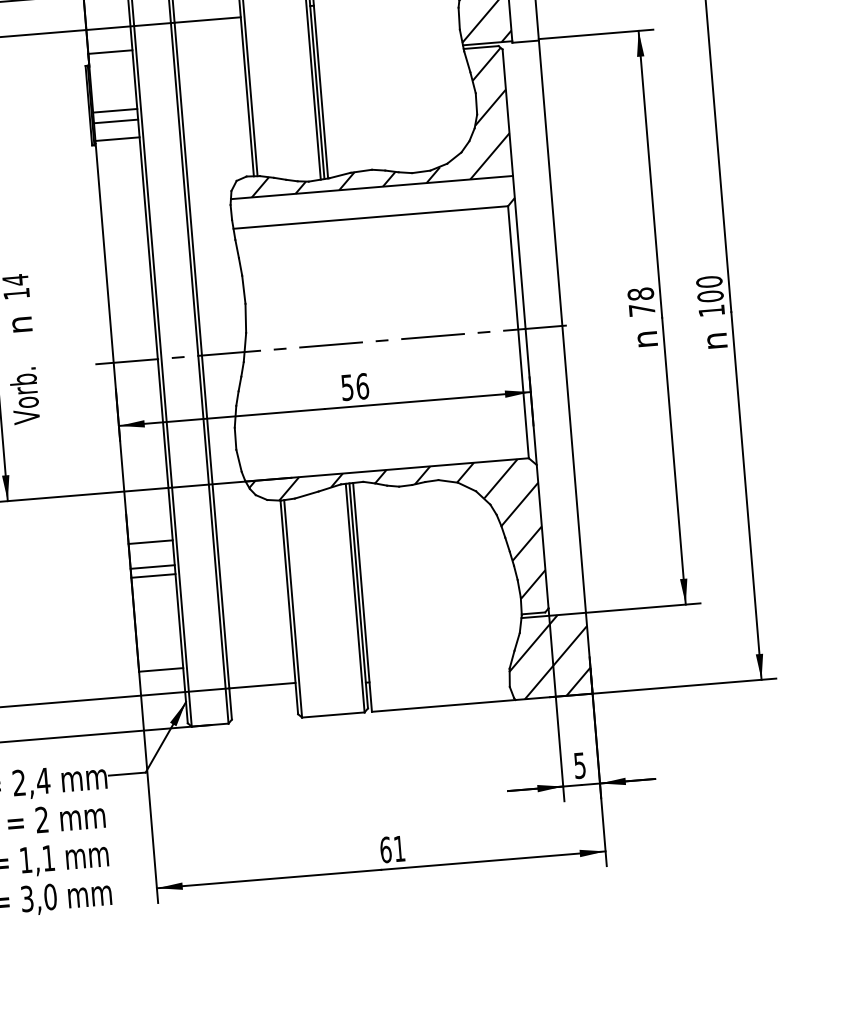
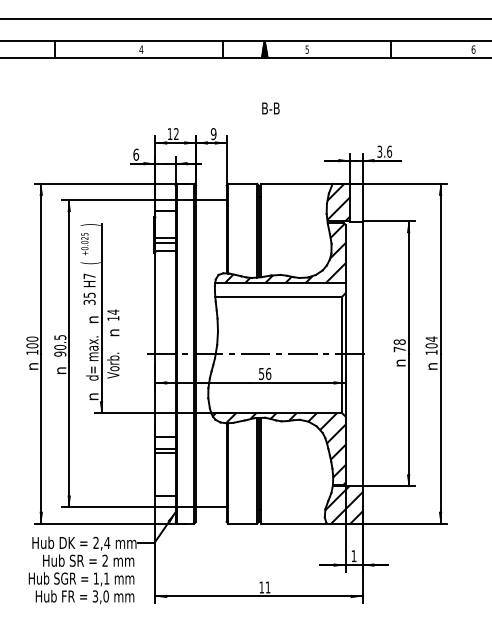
text: (708, 280) -> (431, 338), 100 -> 104
text: (578, 766) -> (353, 556), 5 -> 1
text: (385, 849) -> (261, 587), 61 -> 11

